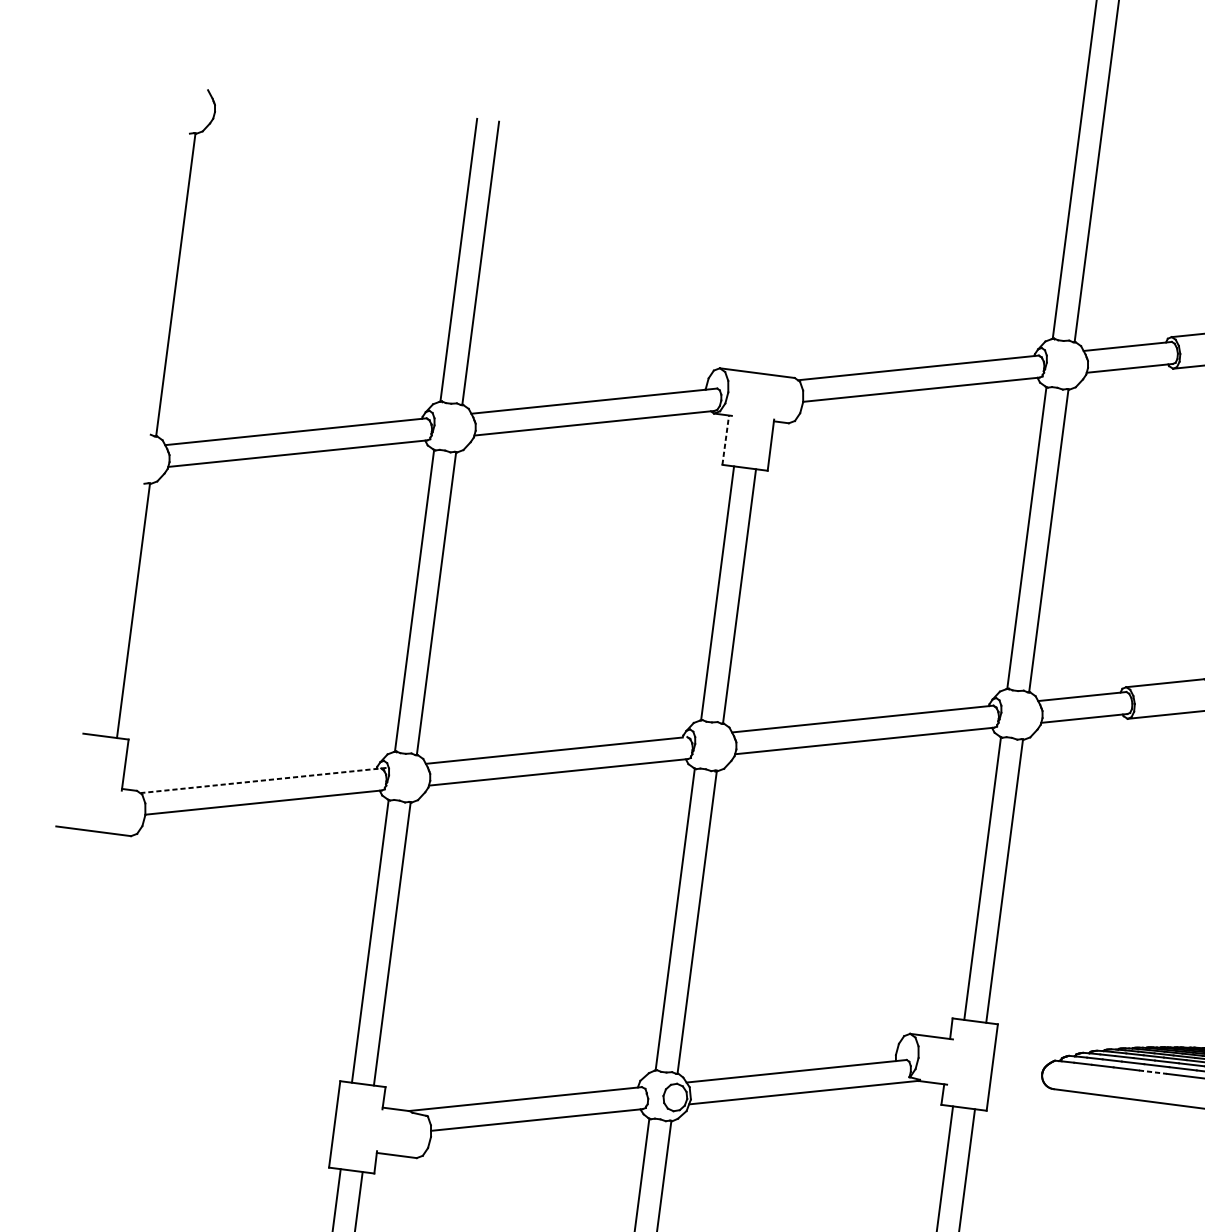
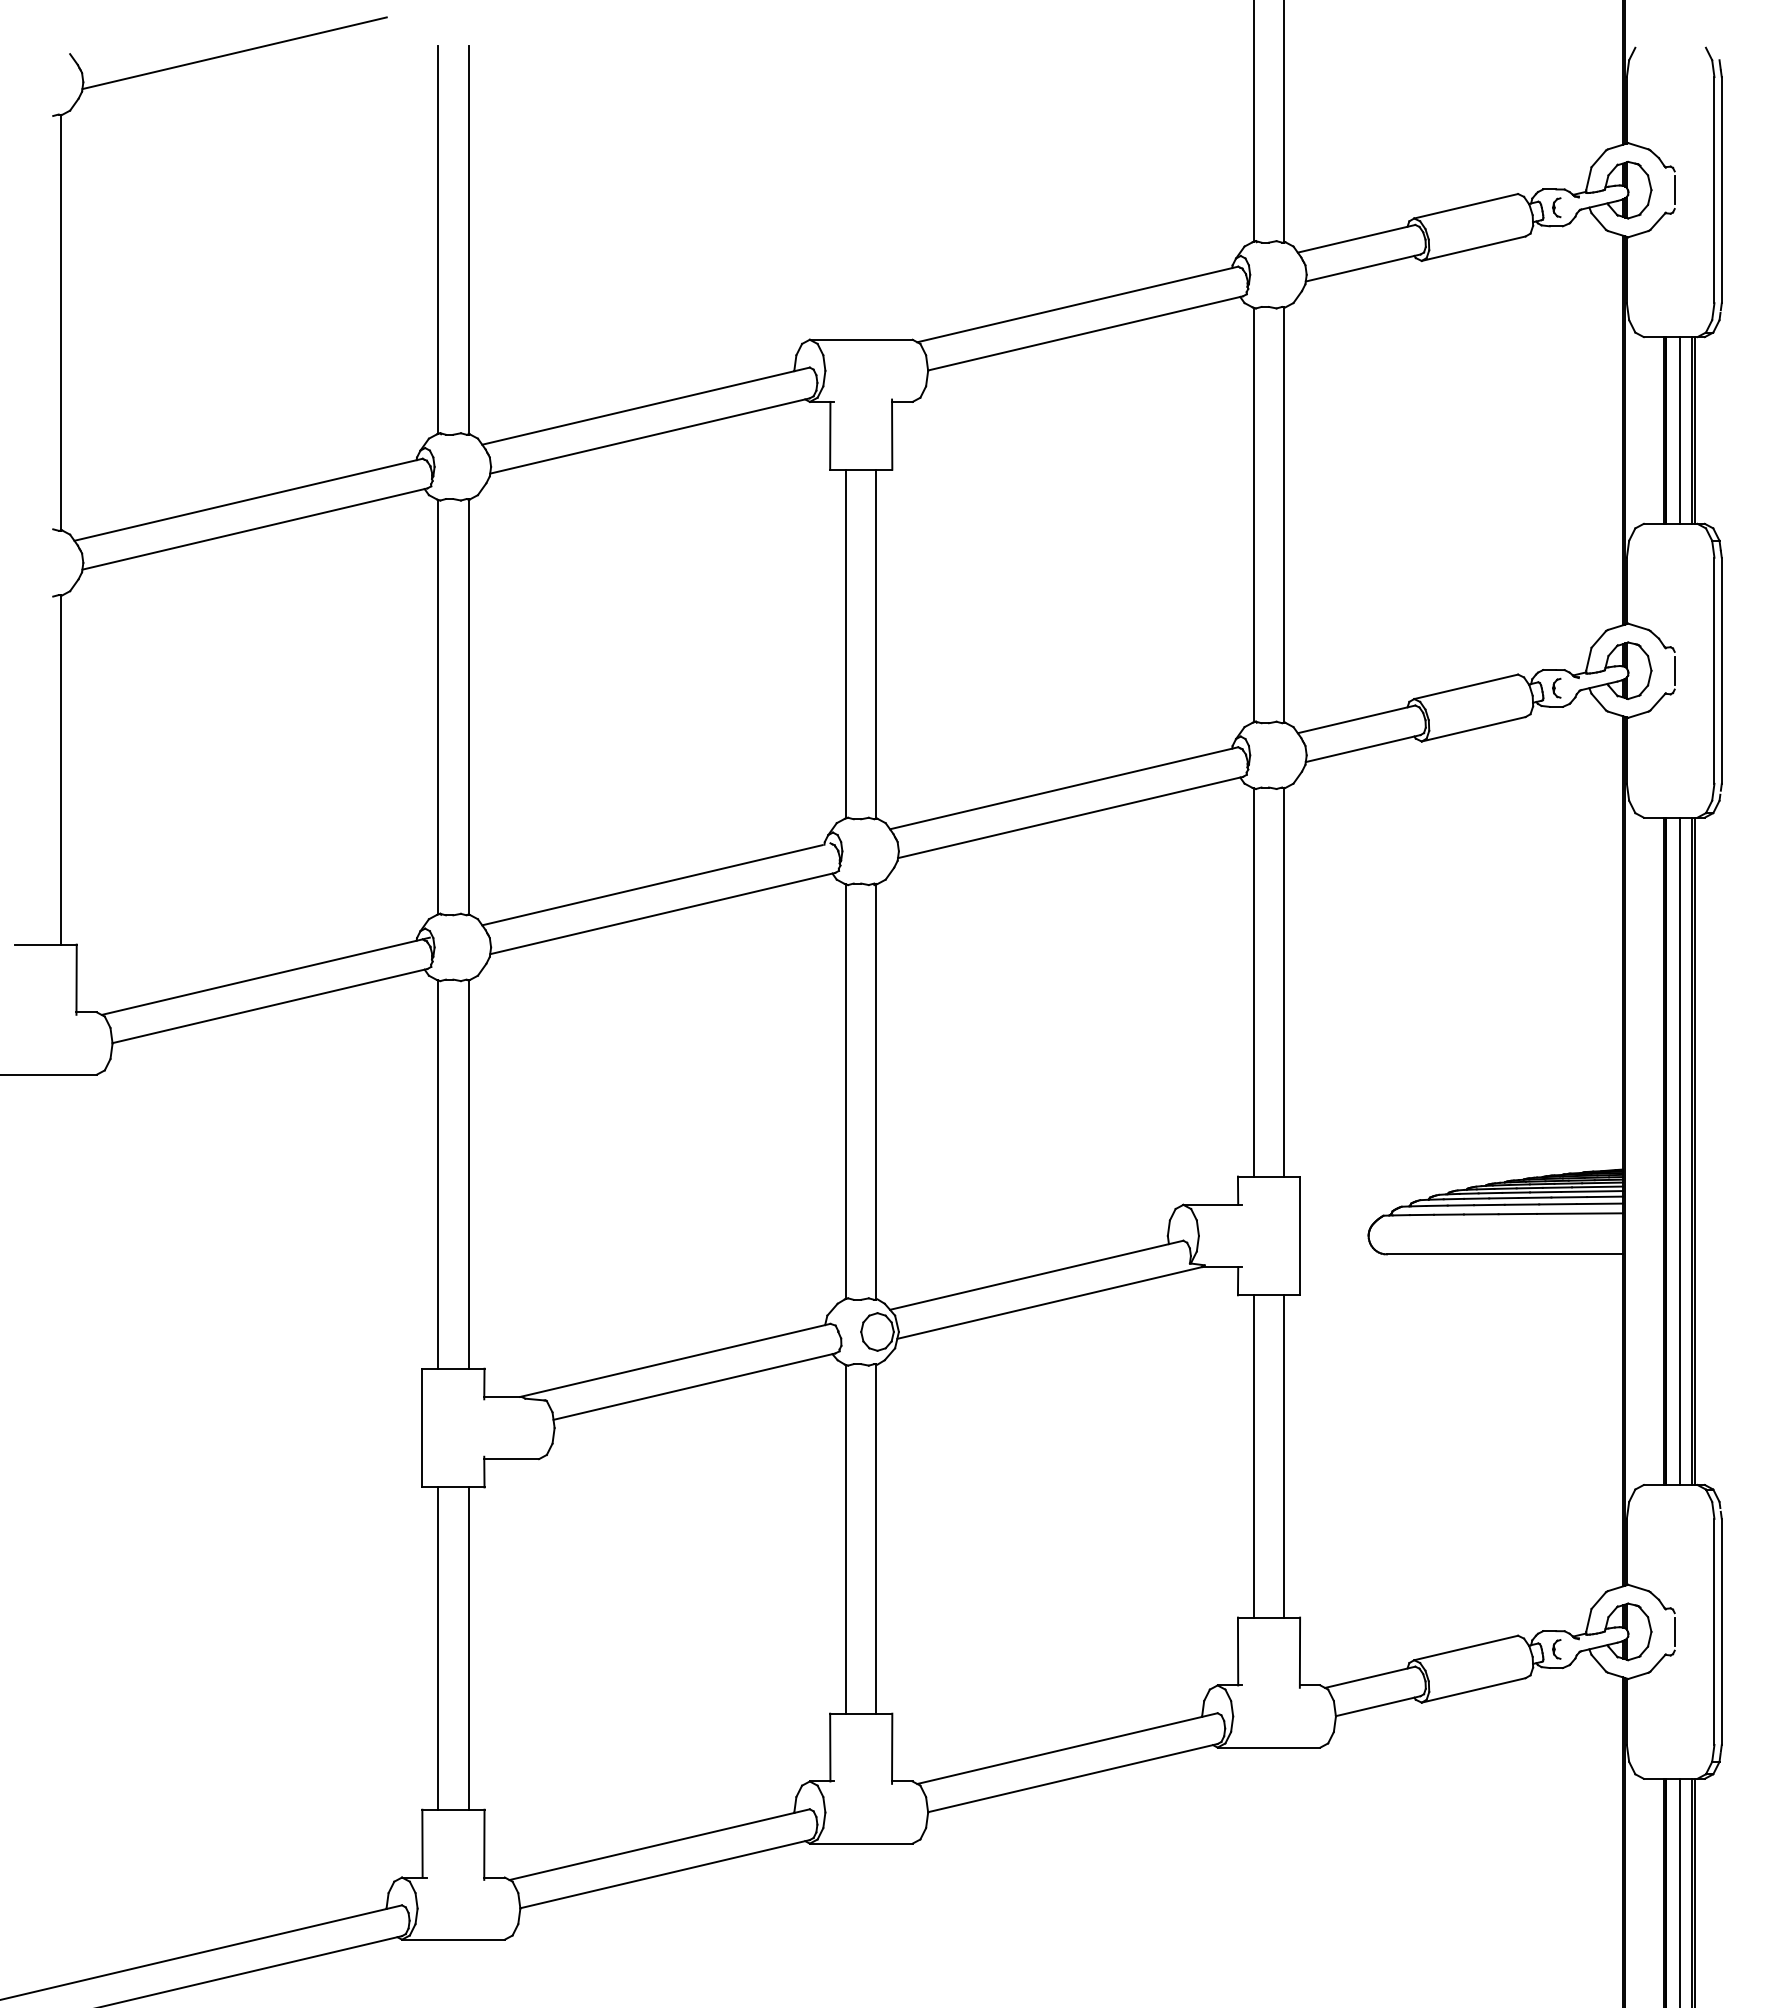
line: (327, 105) -> (234, 53), added
line: (725, 439) -> (830, 435), dashed -> solid
line: (263, 780) -> (265, 976), dashed -> solid
line: (1153, 1072) -> (1518, 1214), dashed -> solid

